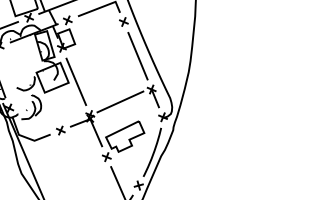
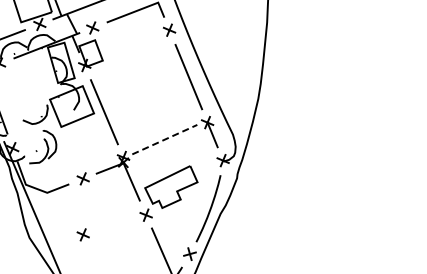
line: (120, 101) -> (164, 139), solid -> dashed
part: (60, 171) -> (82, 234), added

